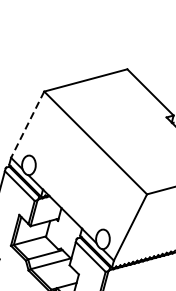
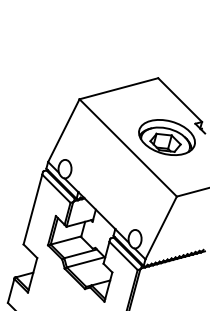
line: (27, 125) -> (63, 131), dashed -> solid
part: (136, 131) -> (166, 137), added

